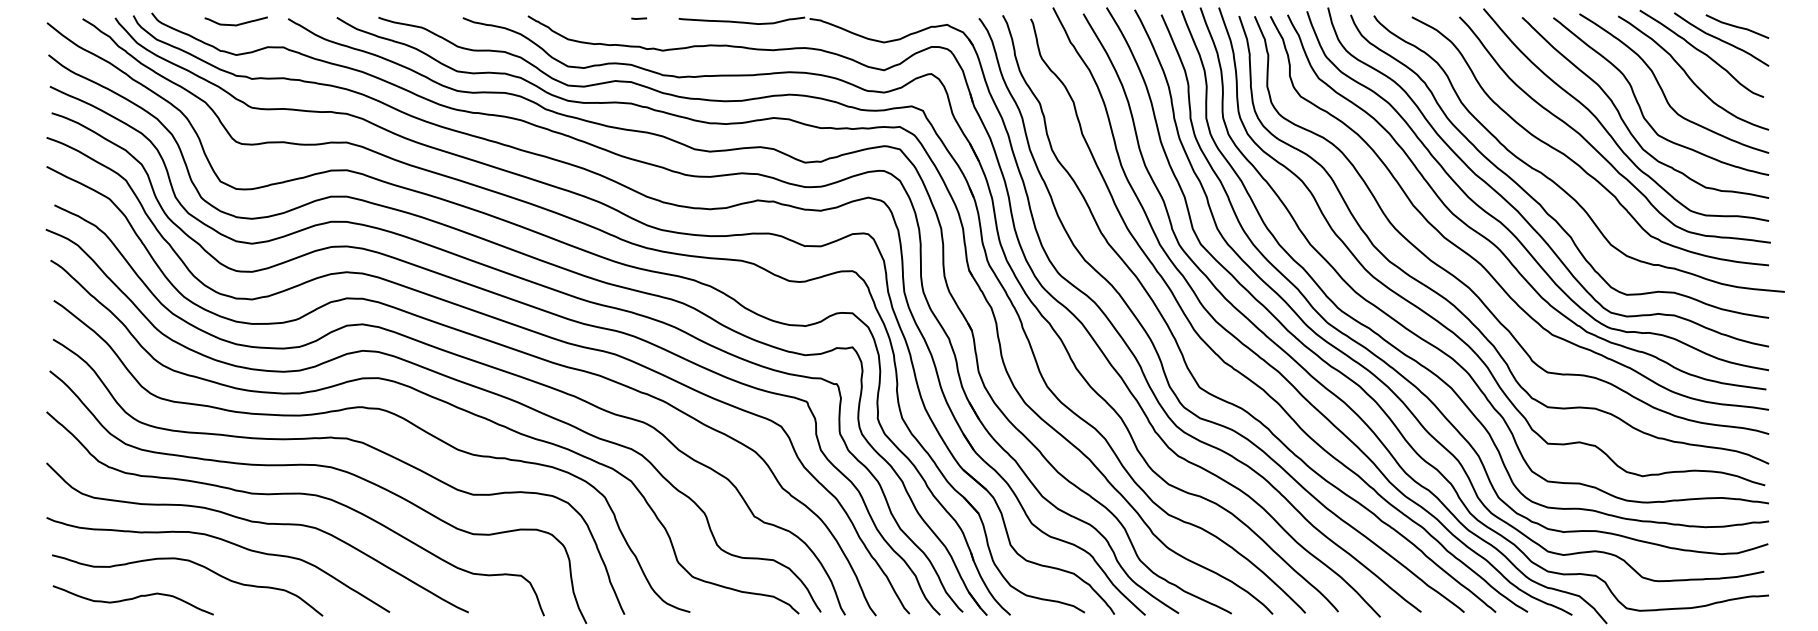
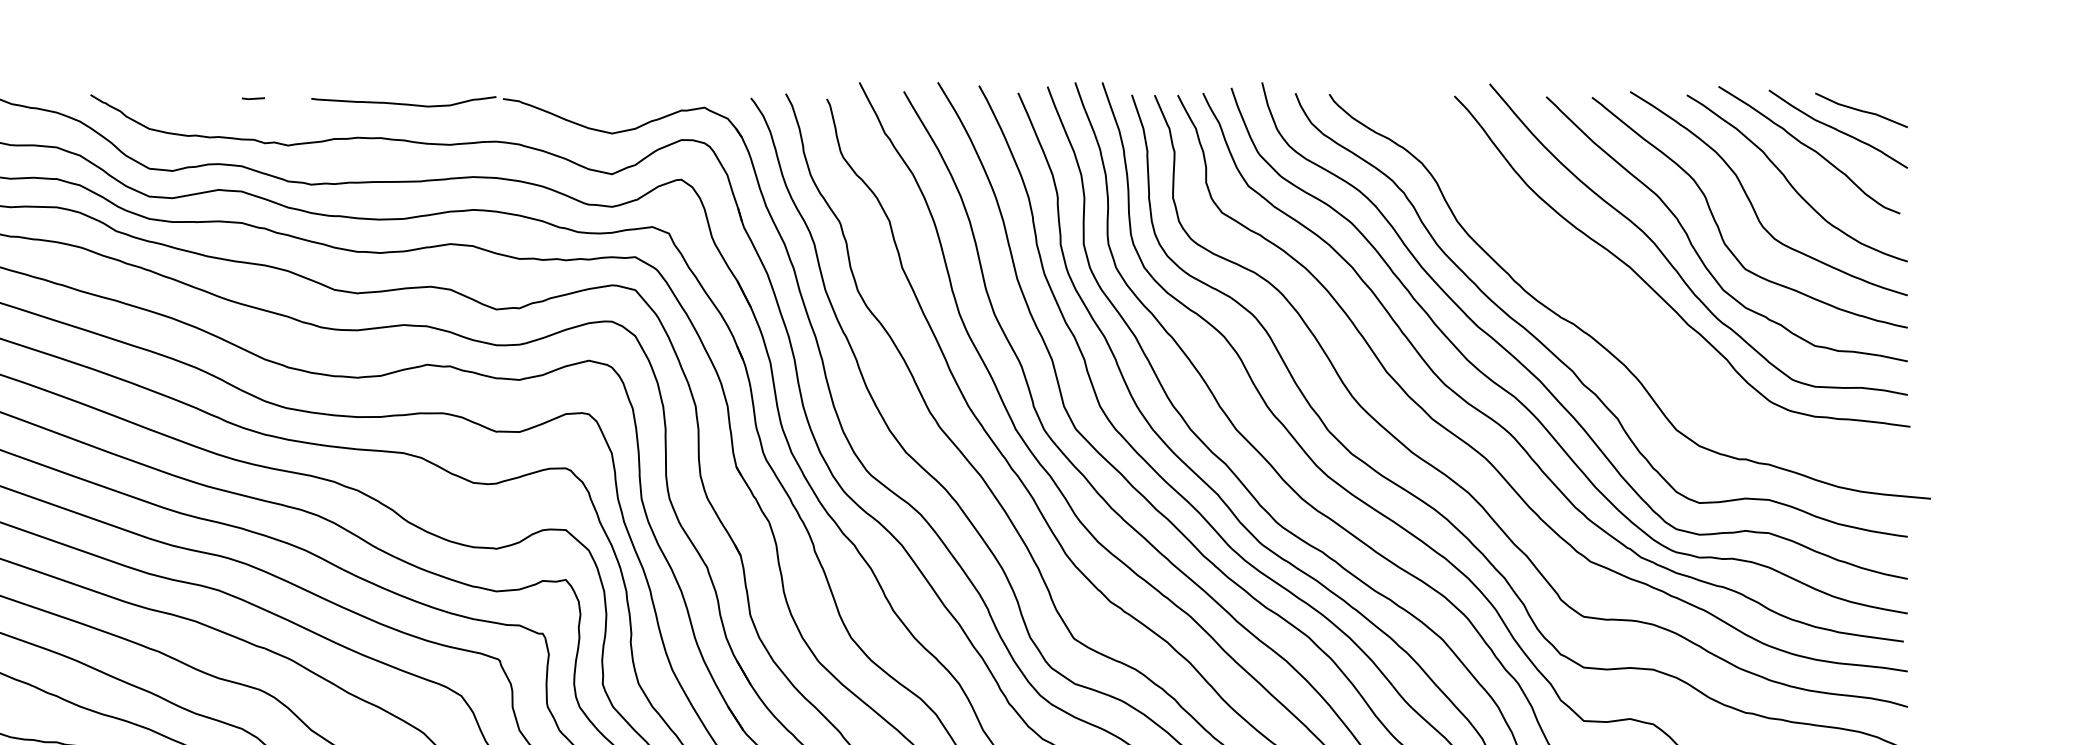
curve: (1575, 161) -> (1624, 307), removed

